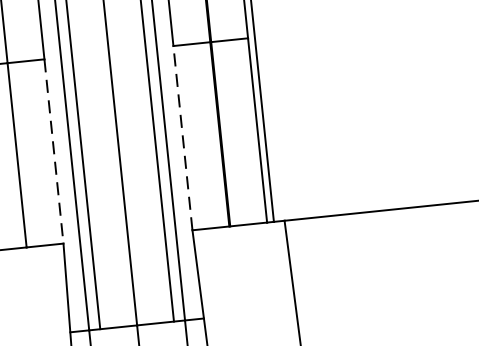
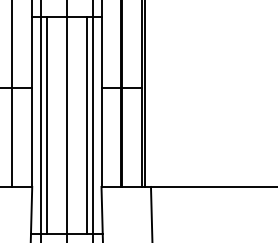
line: (182, 136) -> (101, 136), dashed -> solid
line: (54, 151) -> (32, 137), dashed -> solid

